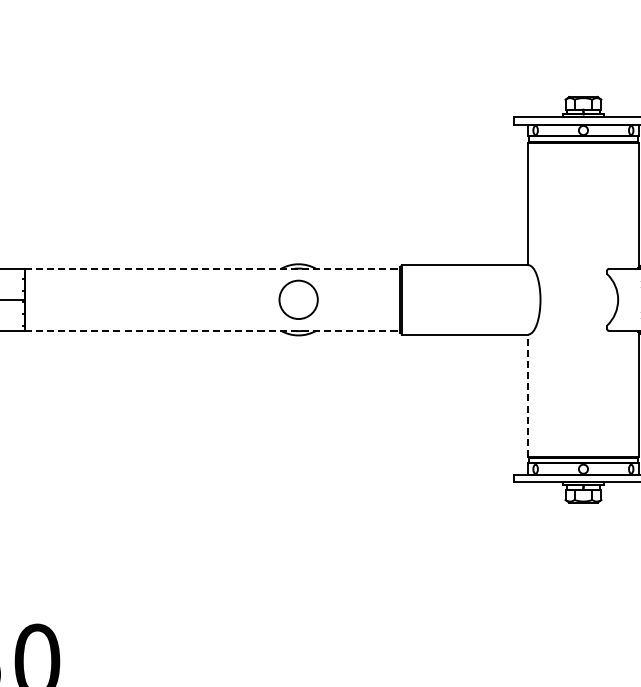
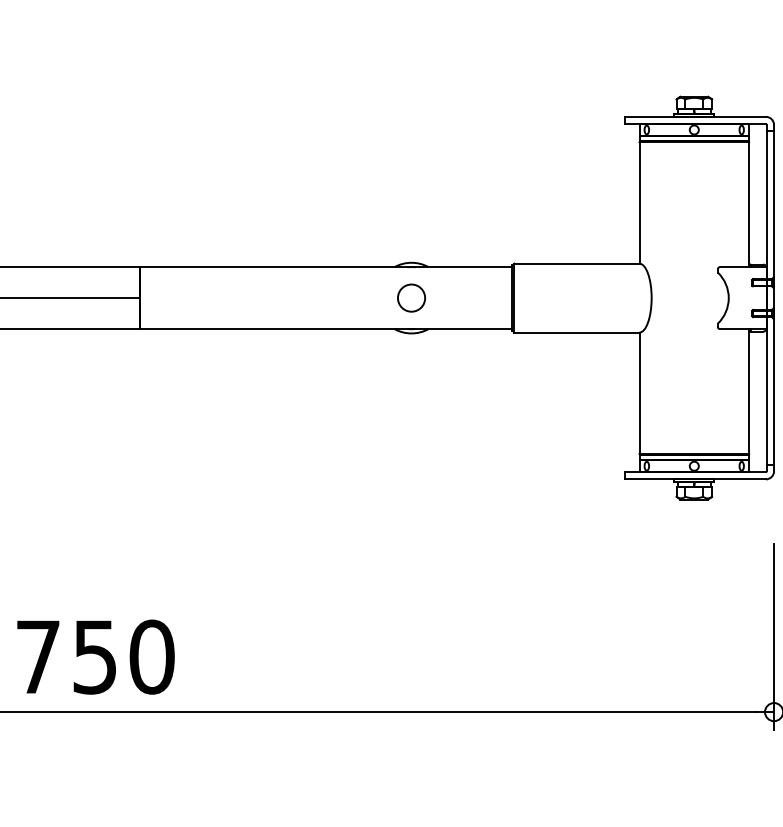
line: (212, 269) -> (326, 267), dashed -> solid
circle: (298, 299) -> (411, 297), size x0.71
line: (212, 330) -> (326, 328), dashed -> solid
line: (528, 395) -> (639, 393), dashed -> solid

